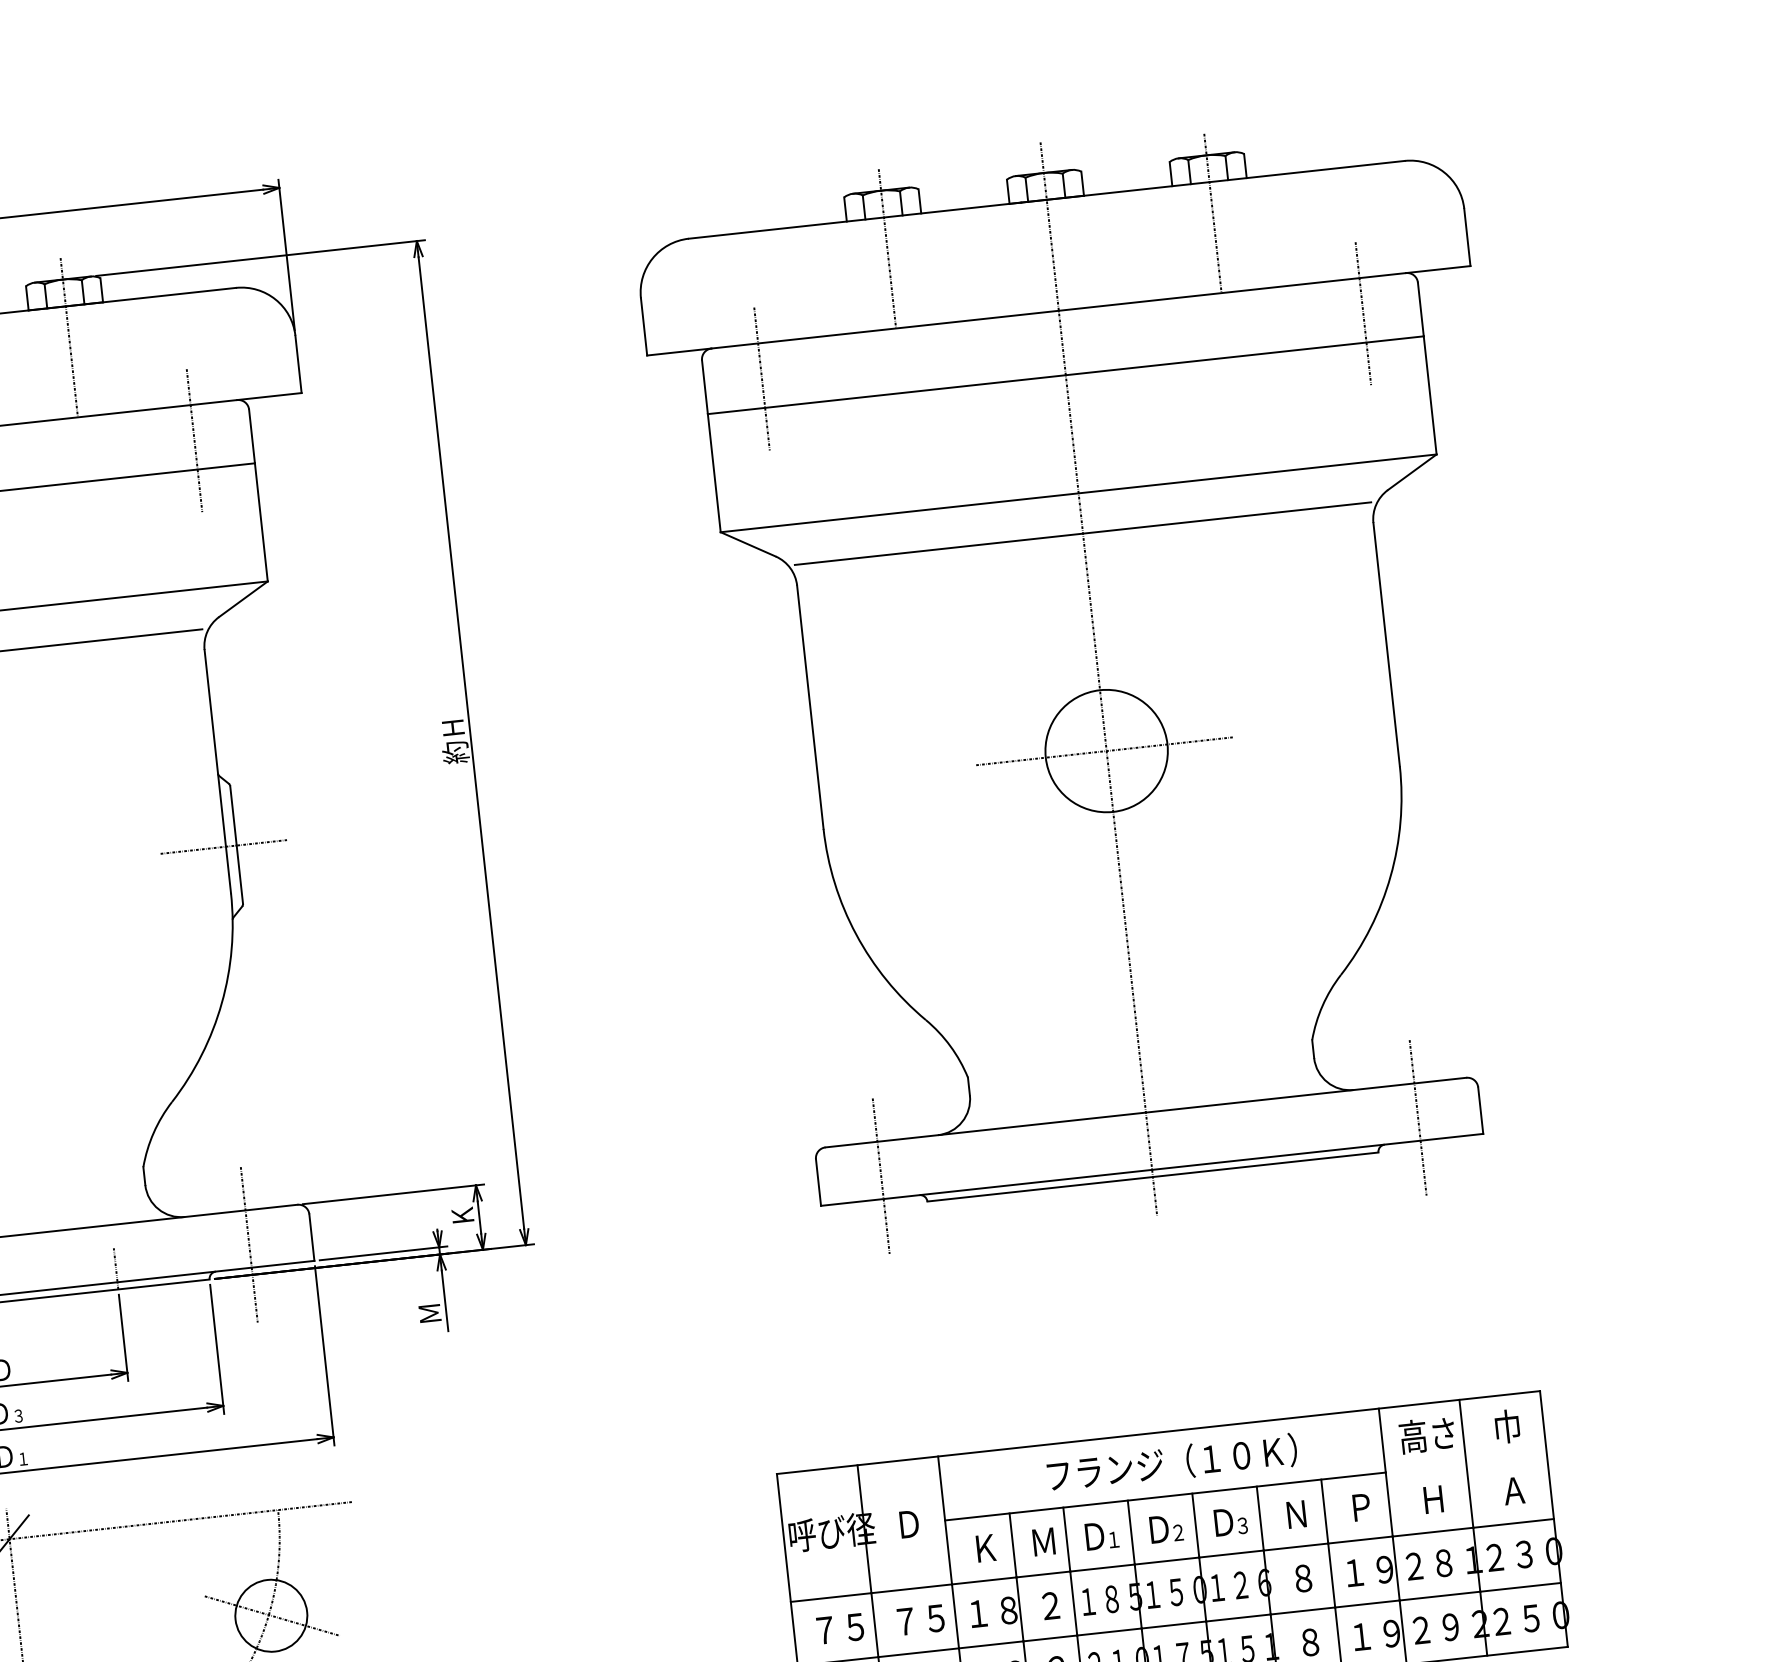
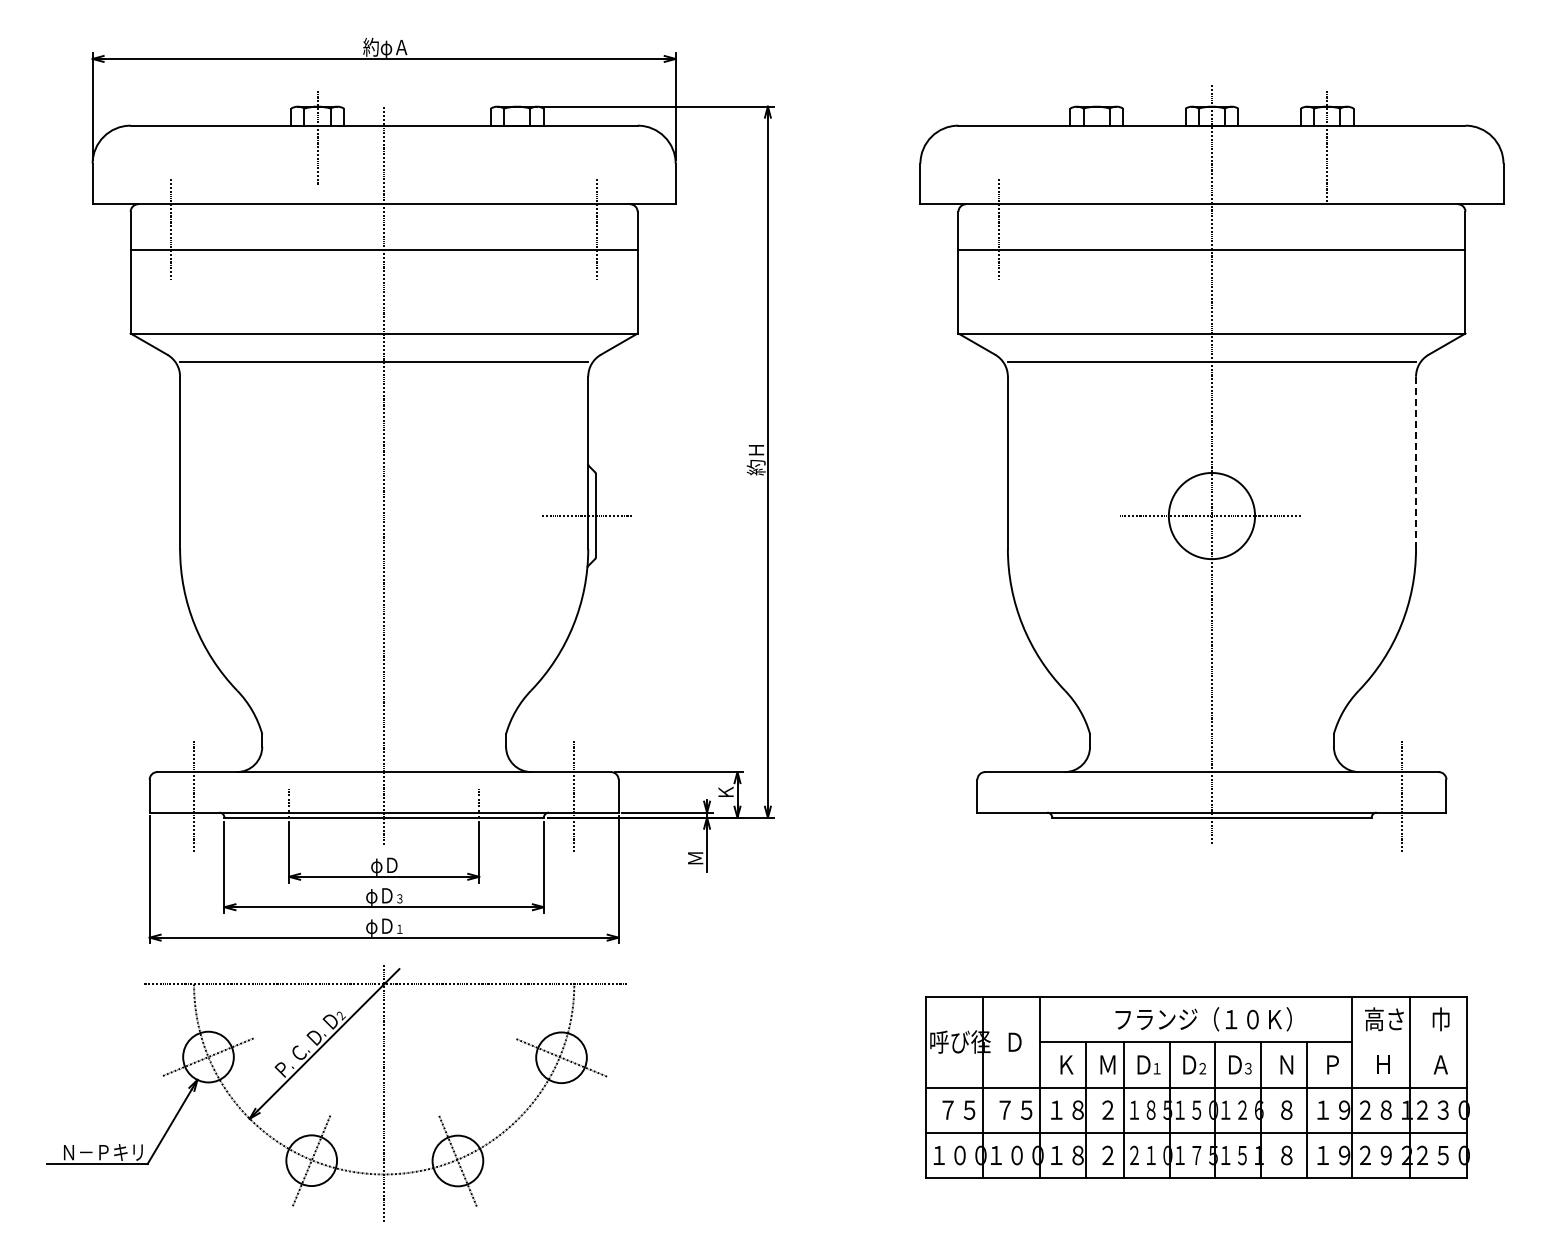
line: (887, 248) -> (1096, 147), removed
line: (1362, 313) -> (1424, 229), removed
line: (69, 337) -> (517, 147), removed
line: (1387, 645) -> (1416, 463), solid -> dashed
line: (880, 1176) -> (1021, 796), removed

